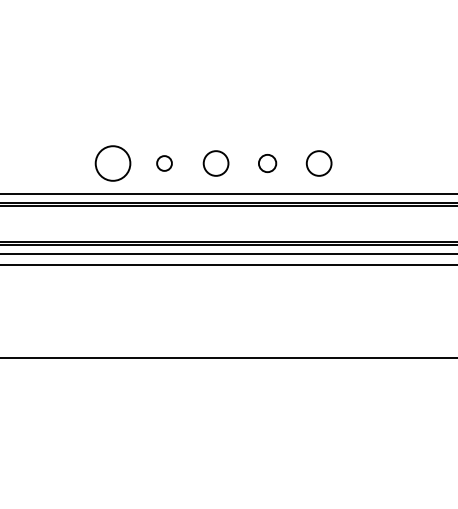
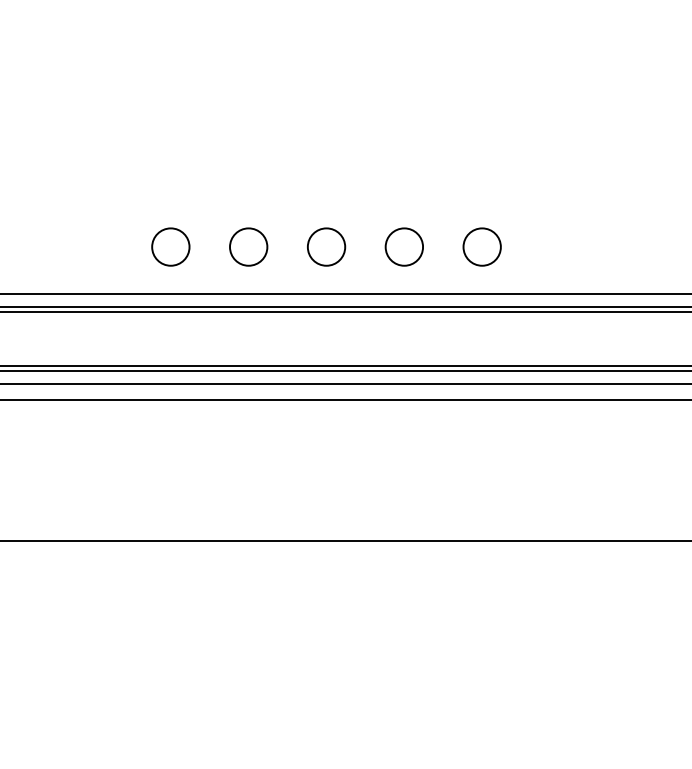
circle: (112, 163) -> (170, 247), size x0.71
circle: (164, 163) -> (248, 247), size x1.67
circle: (267, 163) -> (404, 247), size x1.43

